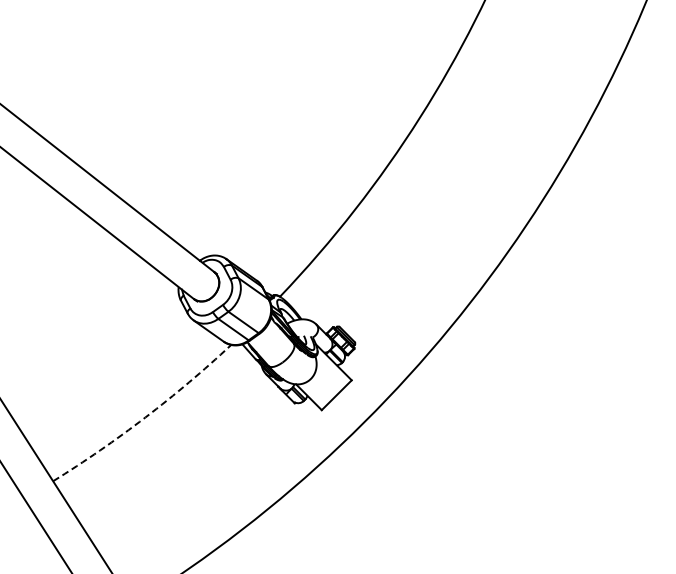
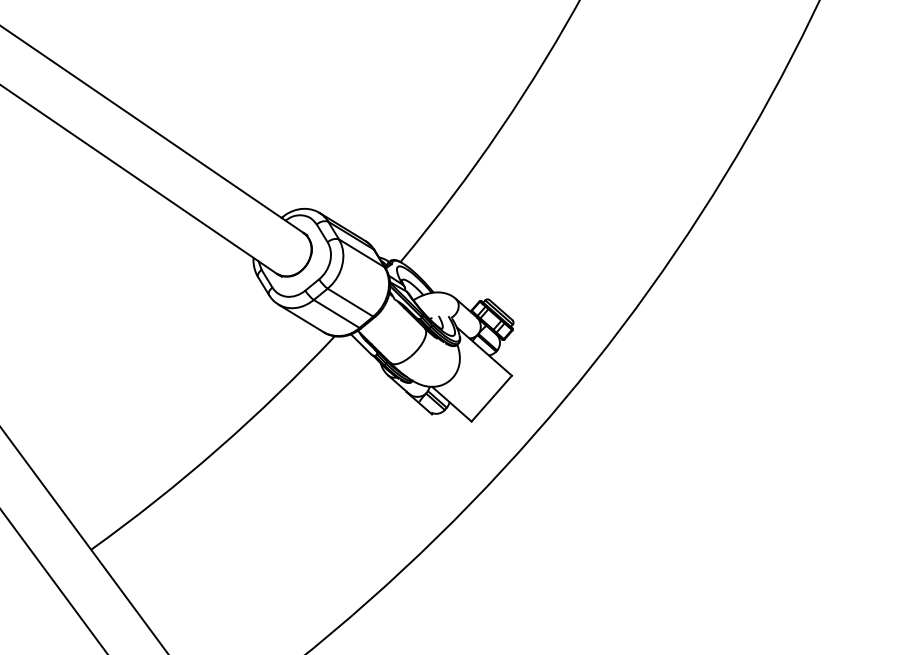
arc: (145, 417) -> (218, 449), dashed -> solid

